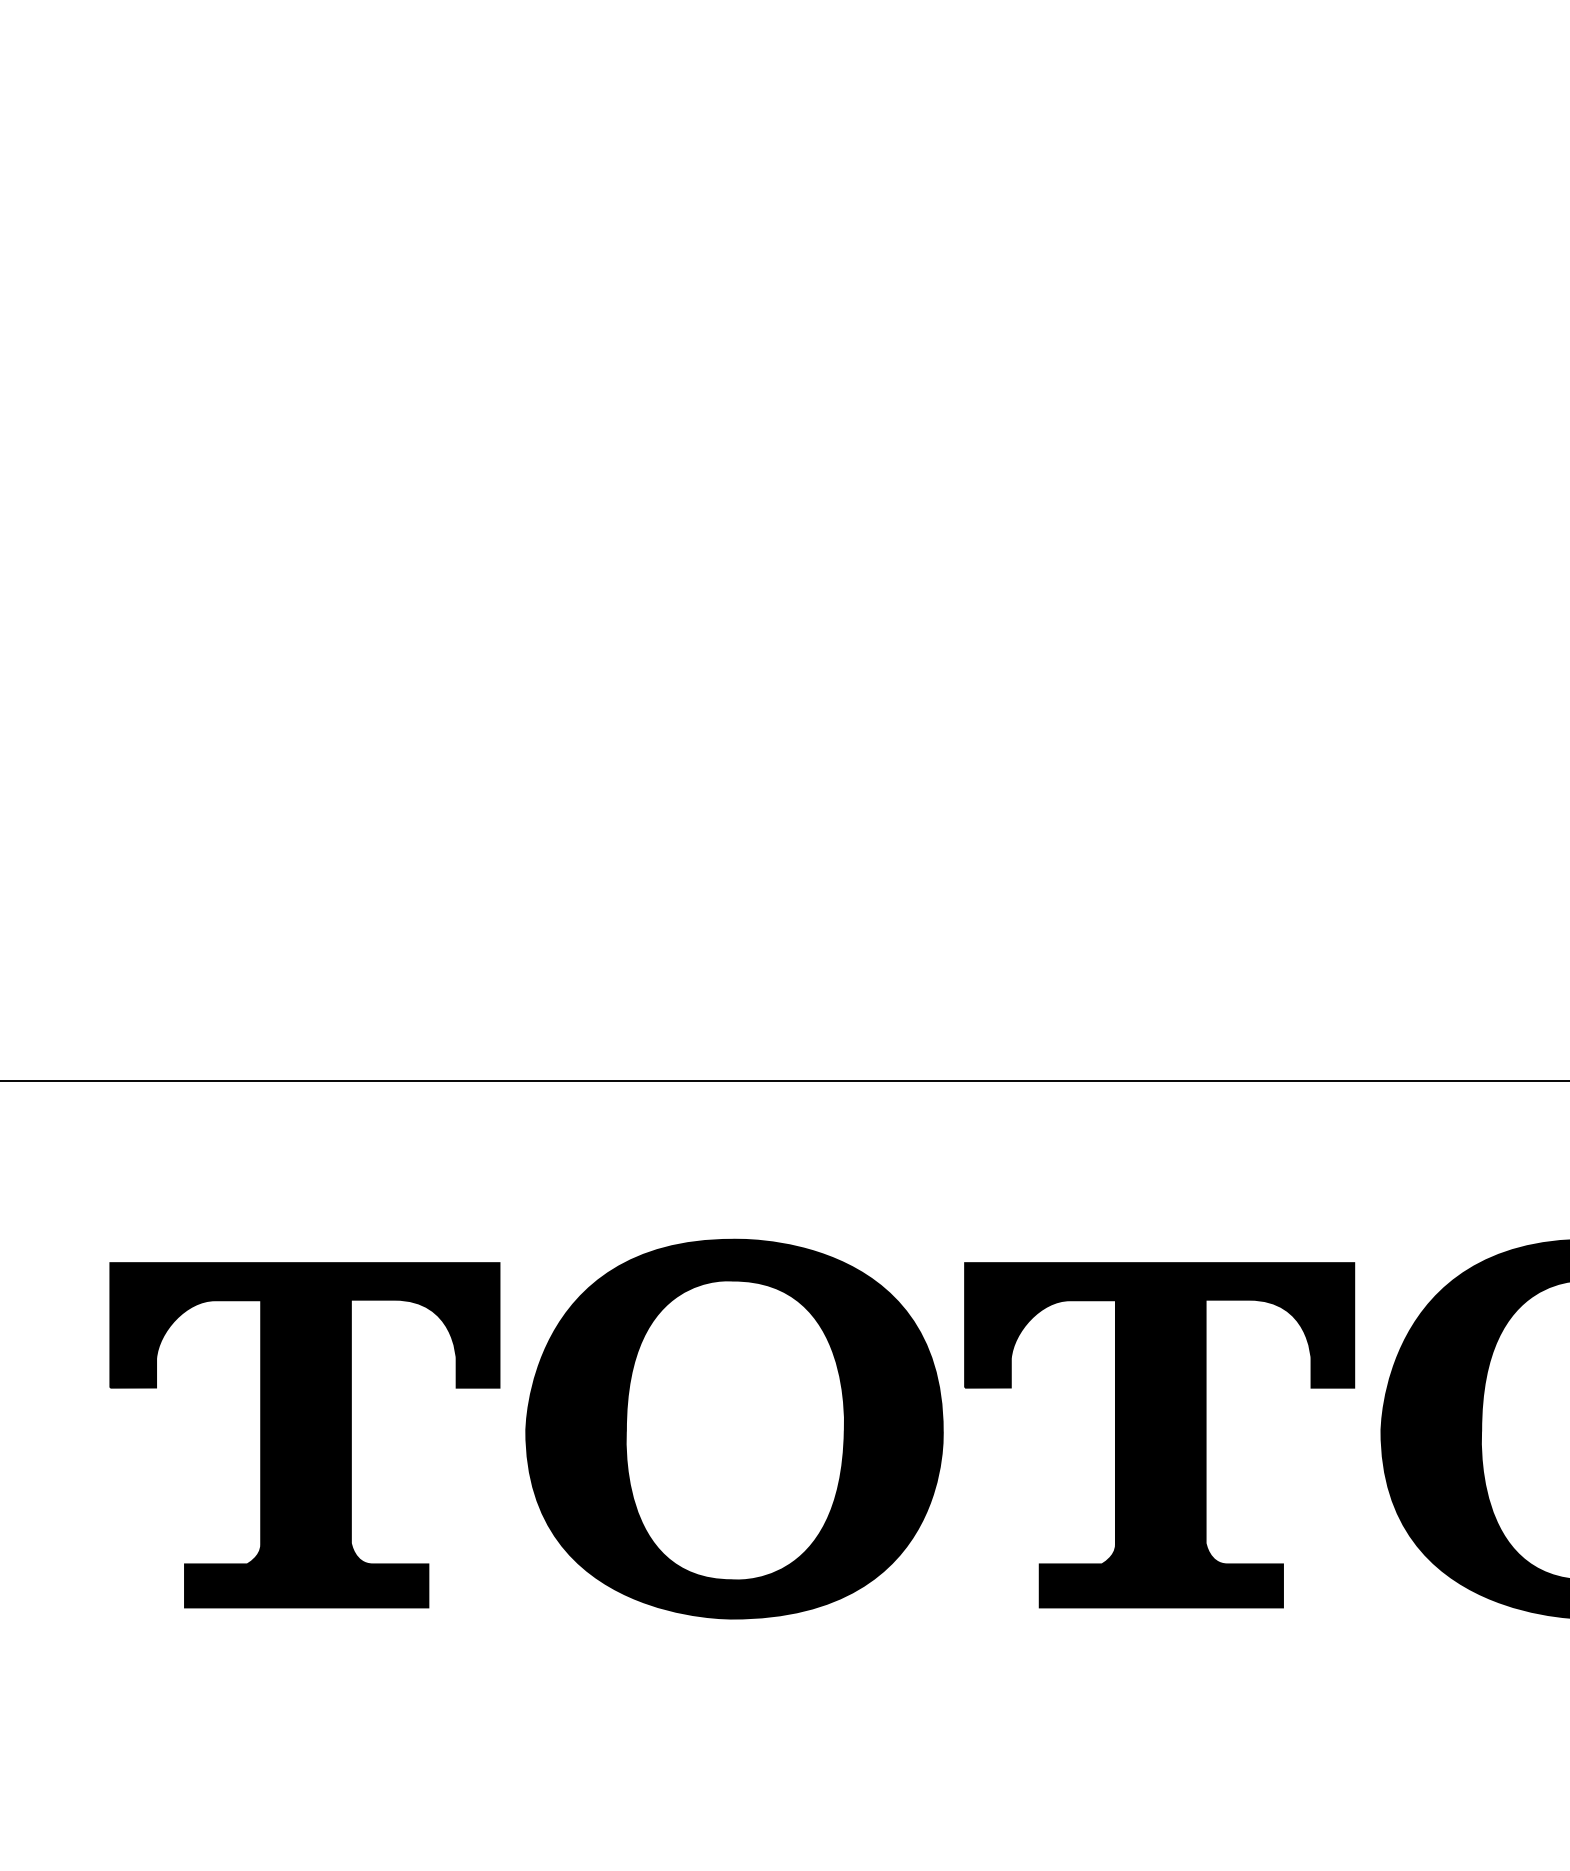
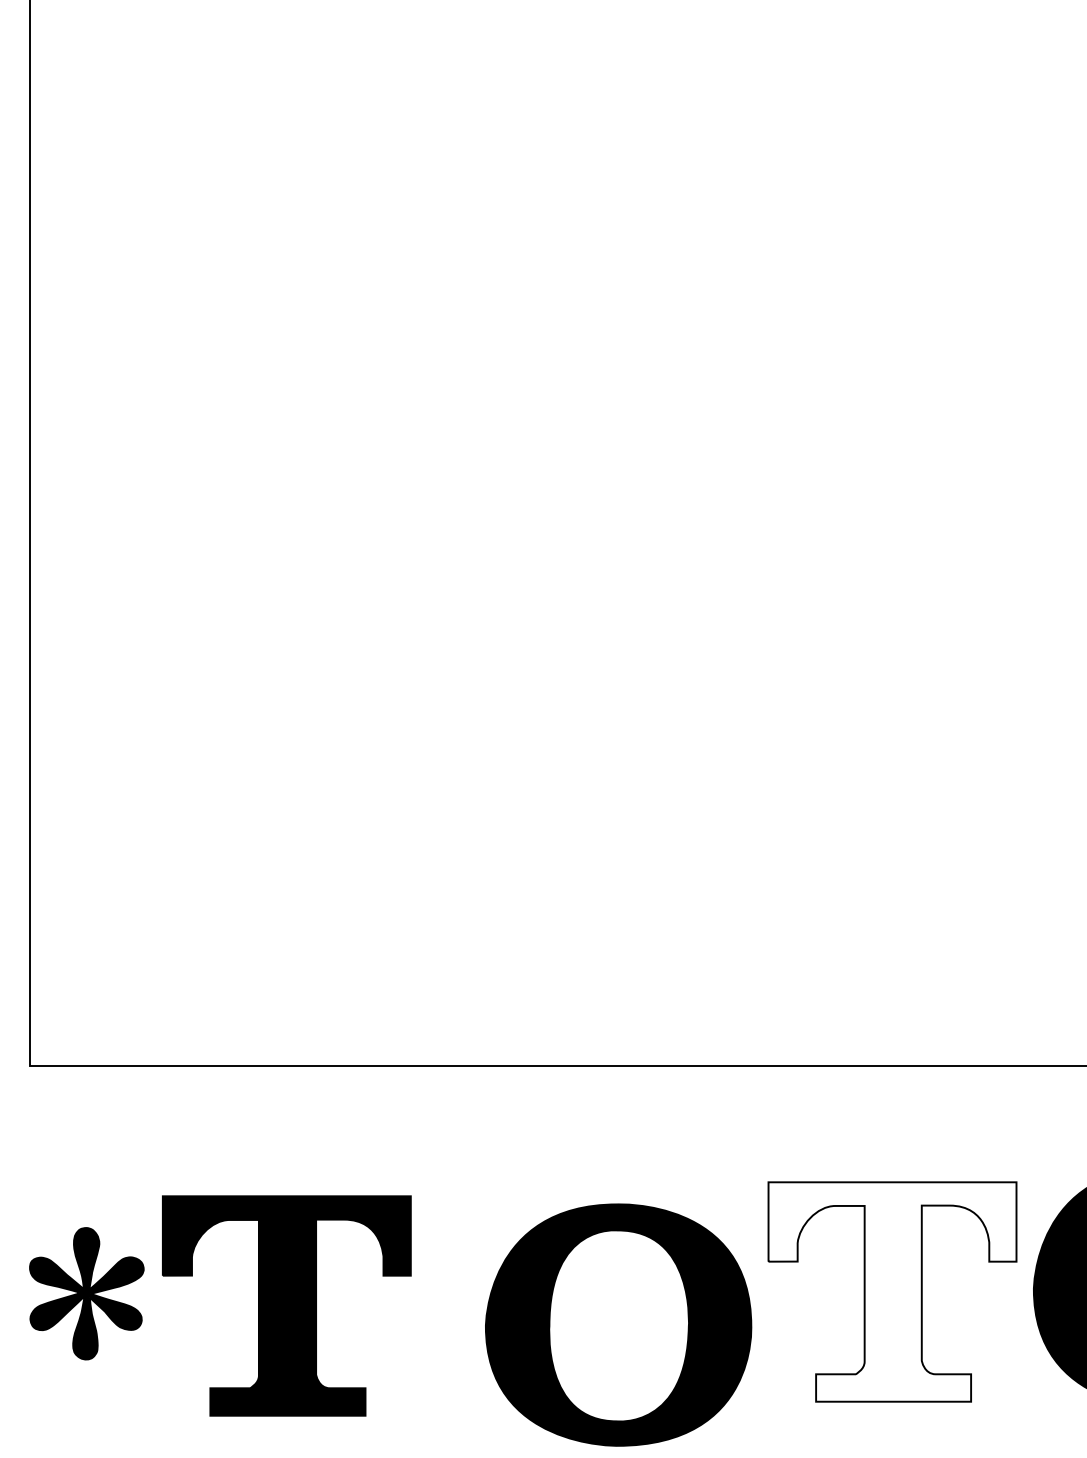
part: (734, 1428) -> (618, 1324), moved
part: (304, 1434) -> (286, 1305), moved
fill: (1159, 1434) -> (892, 1291), removed

